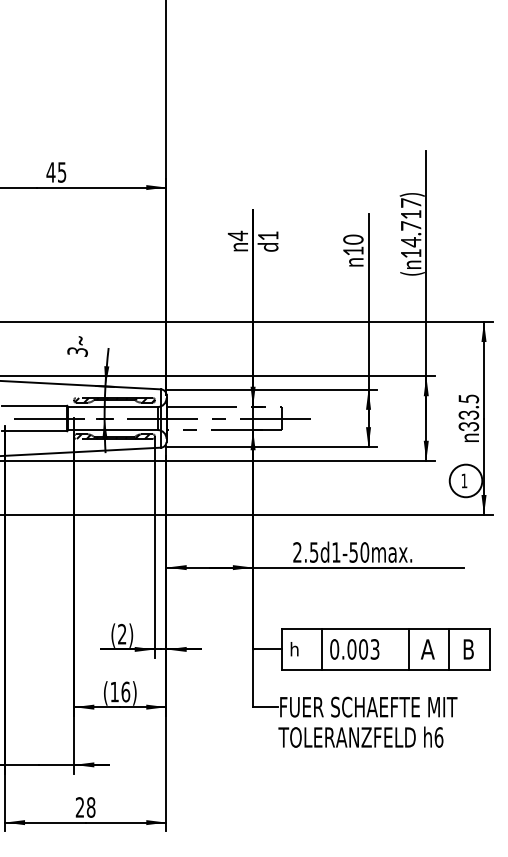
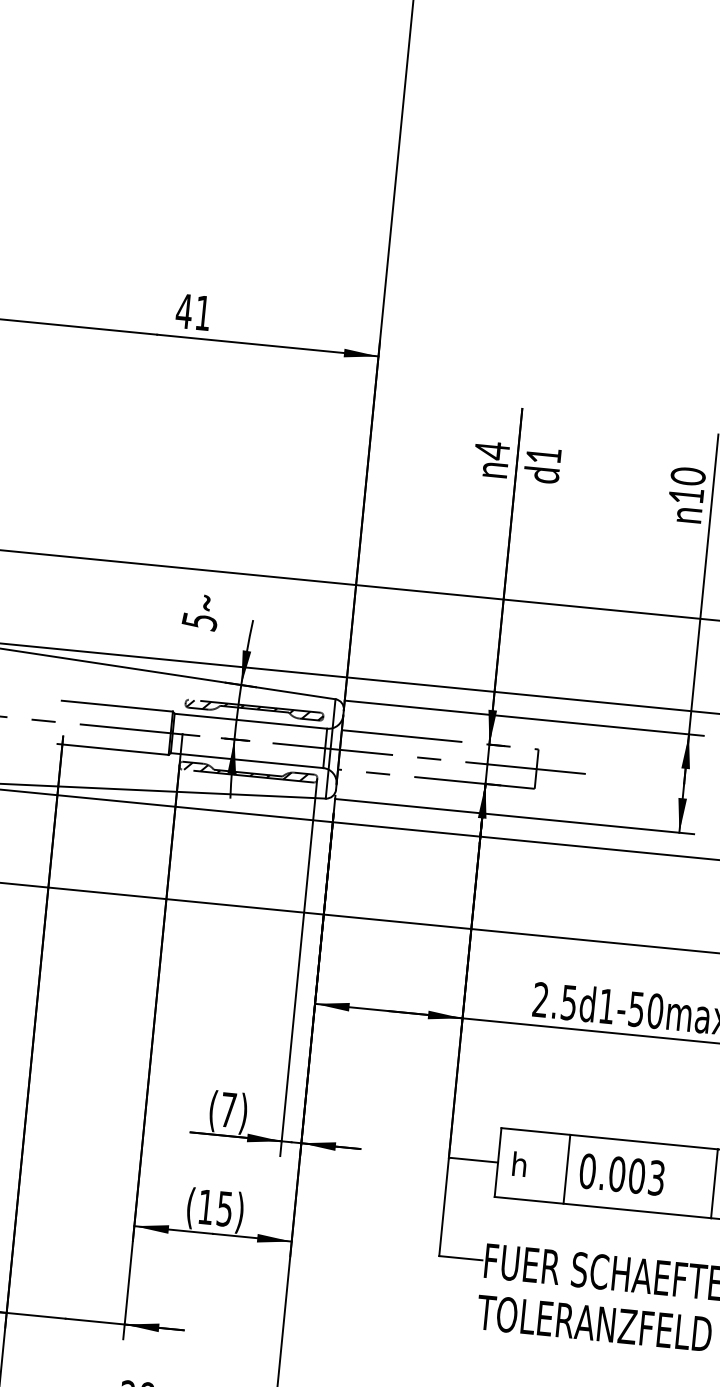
text: (62, 172) -> (203, 313), 45 -> 41
text: (77, 351) -> (199, 620), 3 -> 5
text: (122, 633) -> (229, 1108), (2) -> (7)
text: (125, 691) -> (224, 1208), (16) -> (15)

